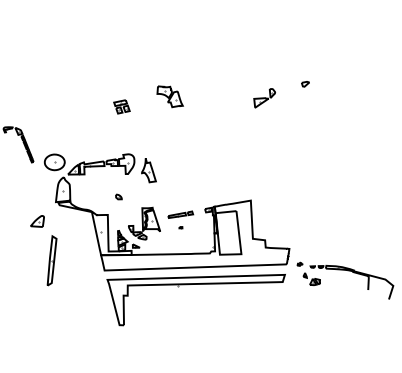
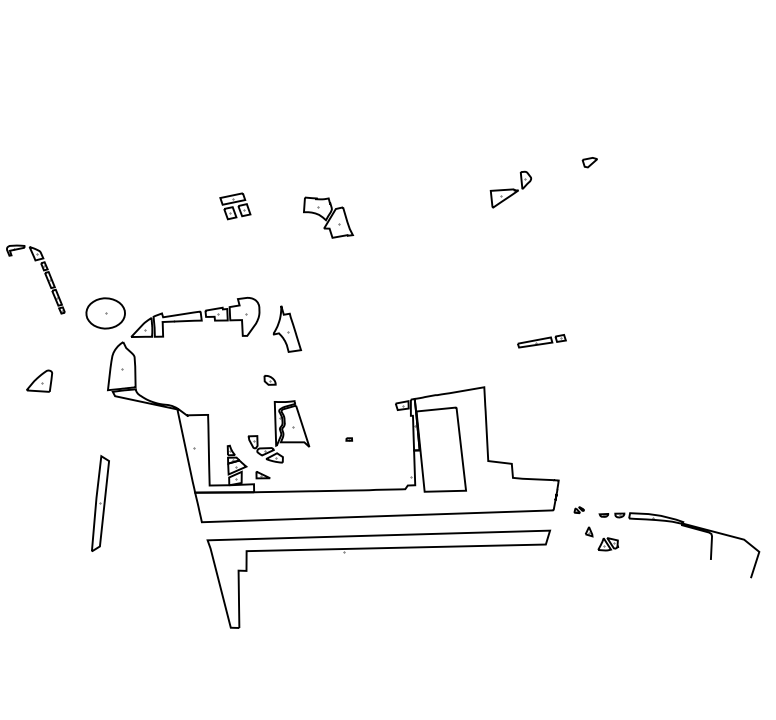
part: (169, 96) -> (327, 217), moved
part: (118, 196) -> (269, 379), moved
part: (180, 214) -> (541, 340), moved
part: (37, 221) -> (39, 381), moved

